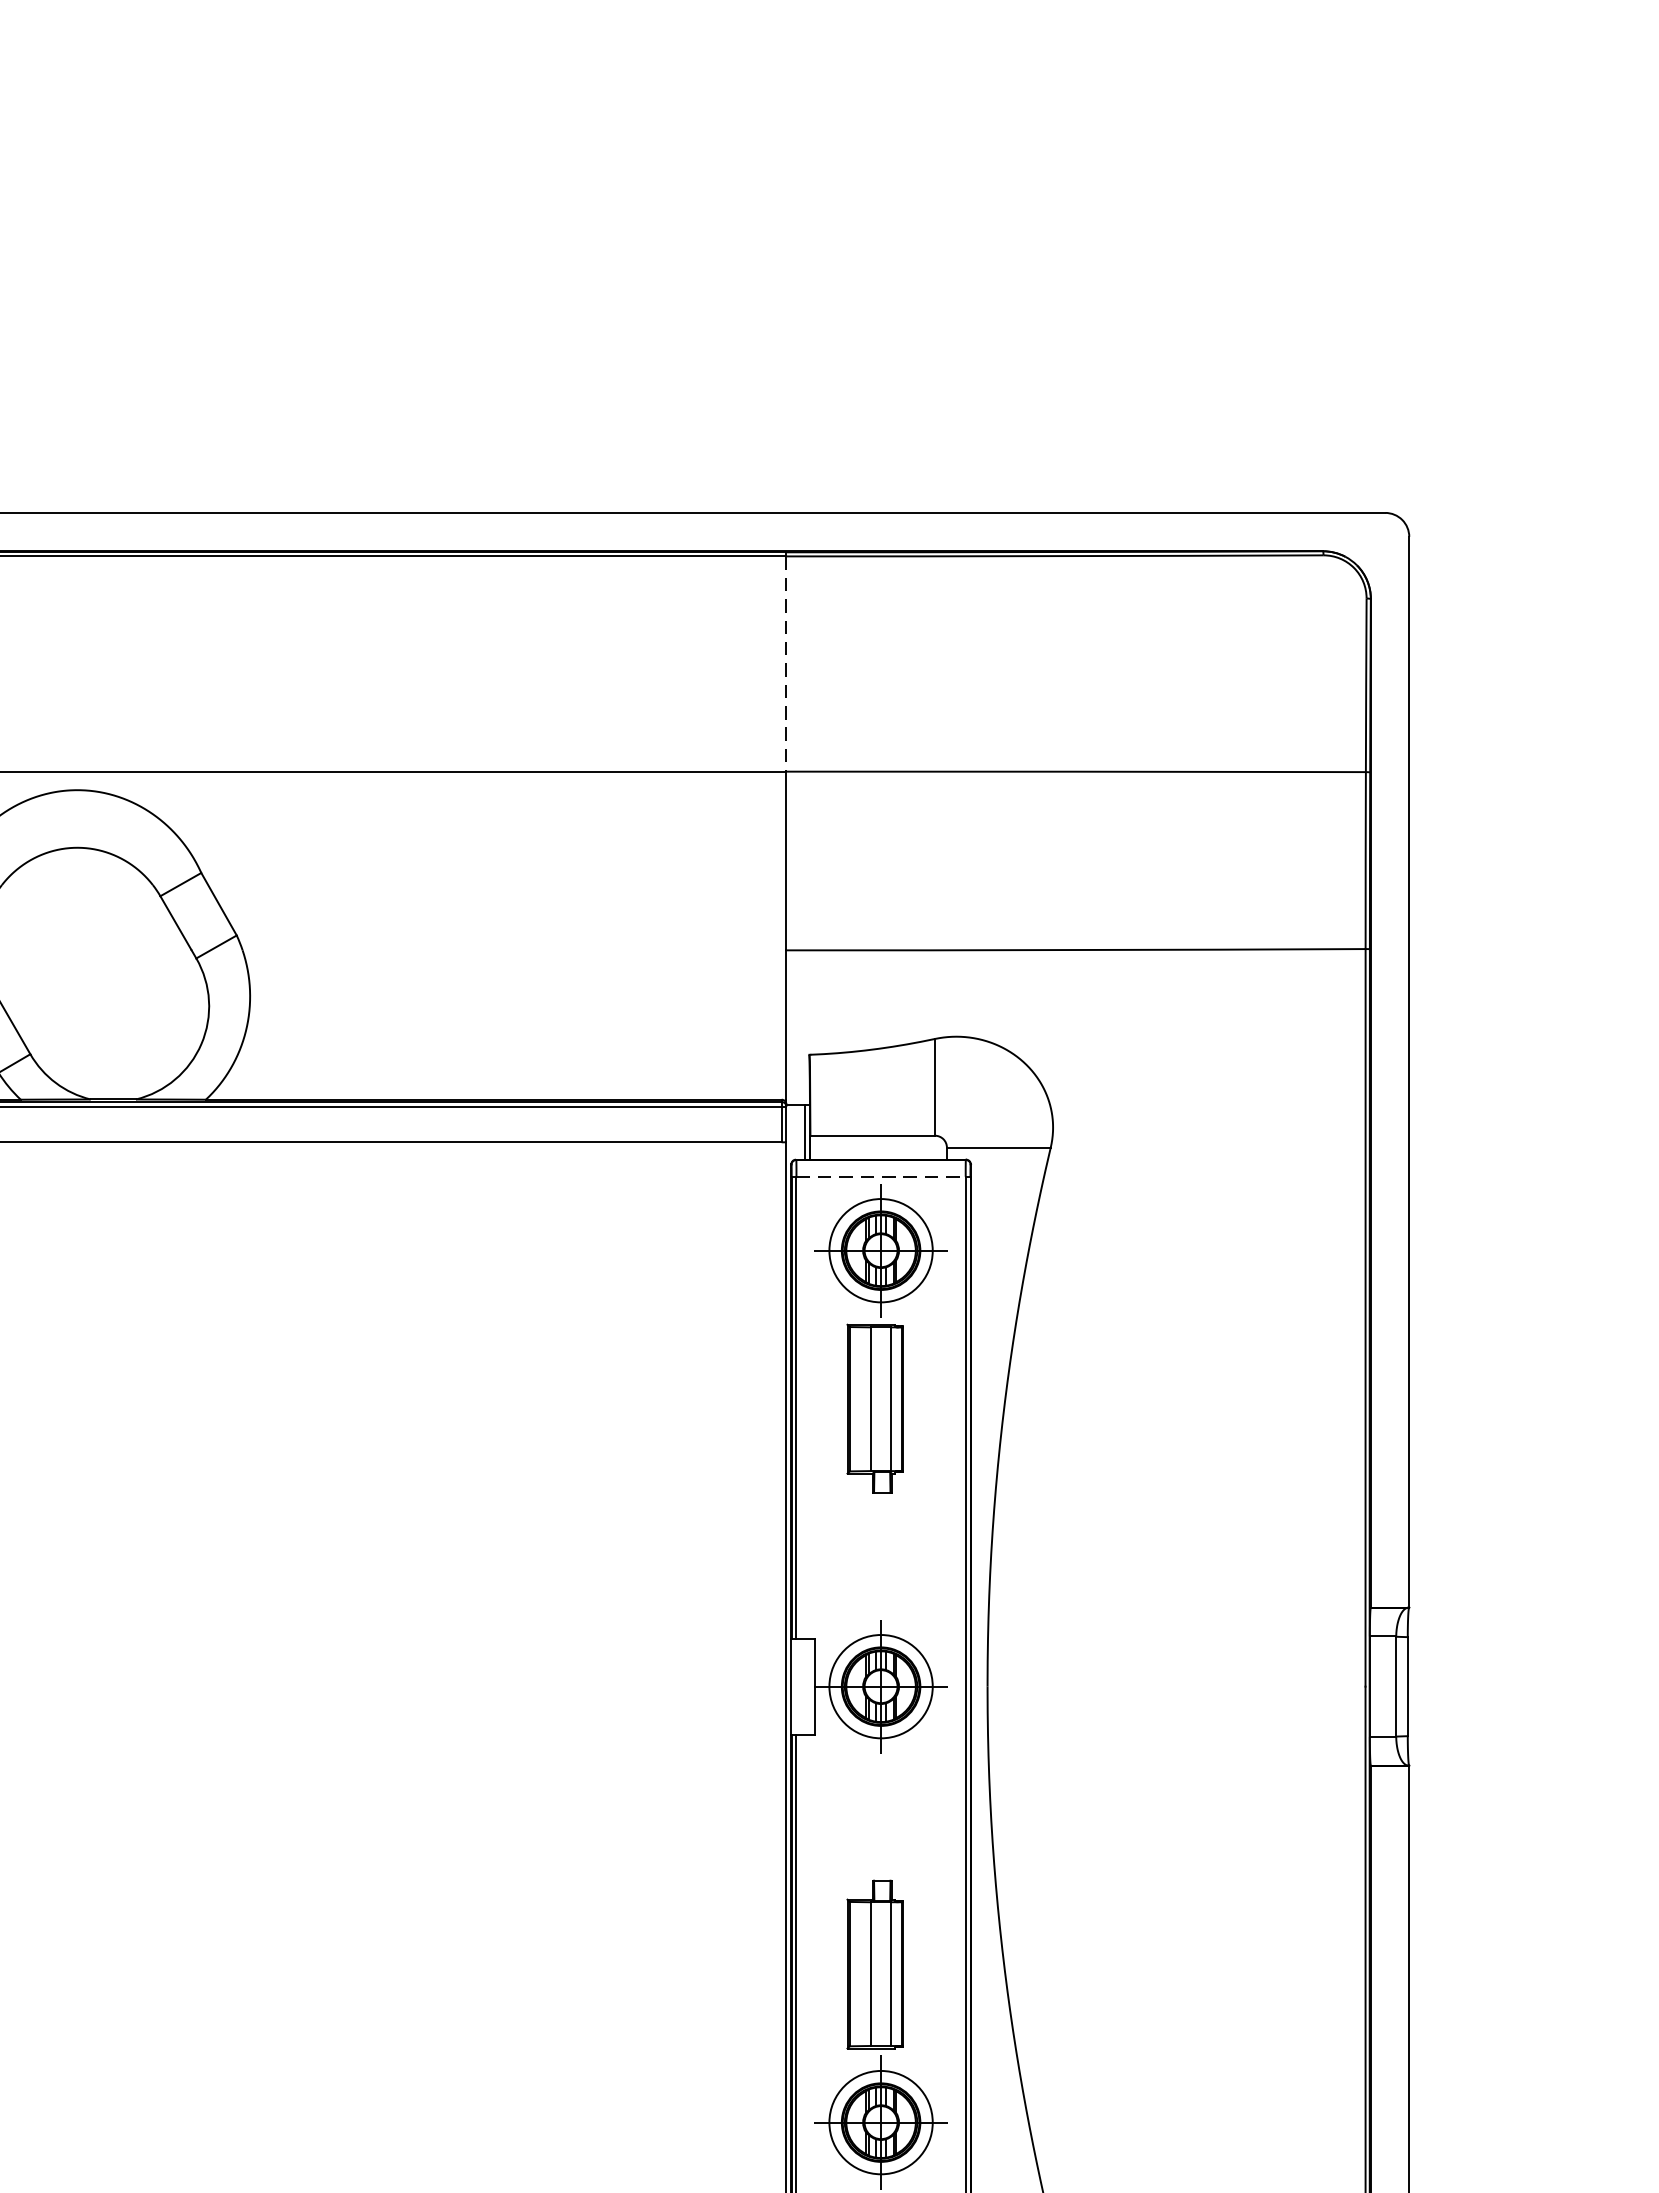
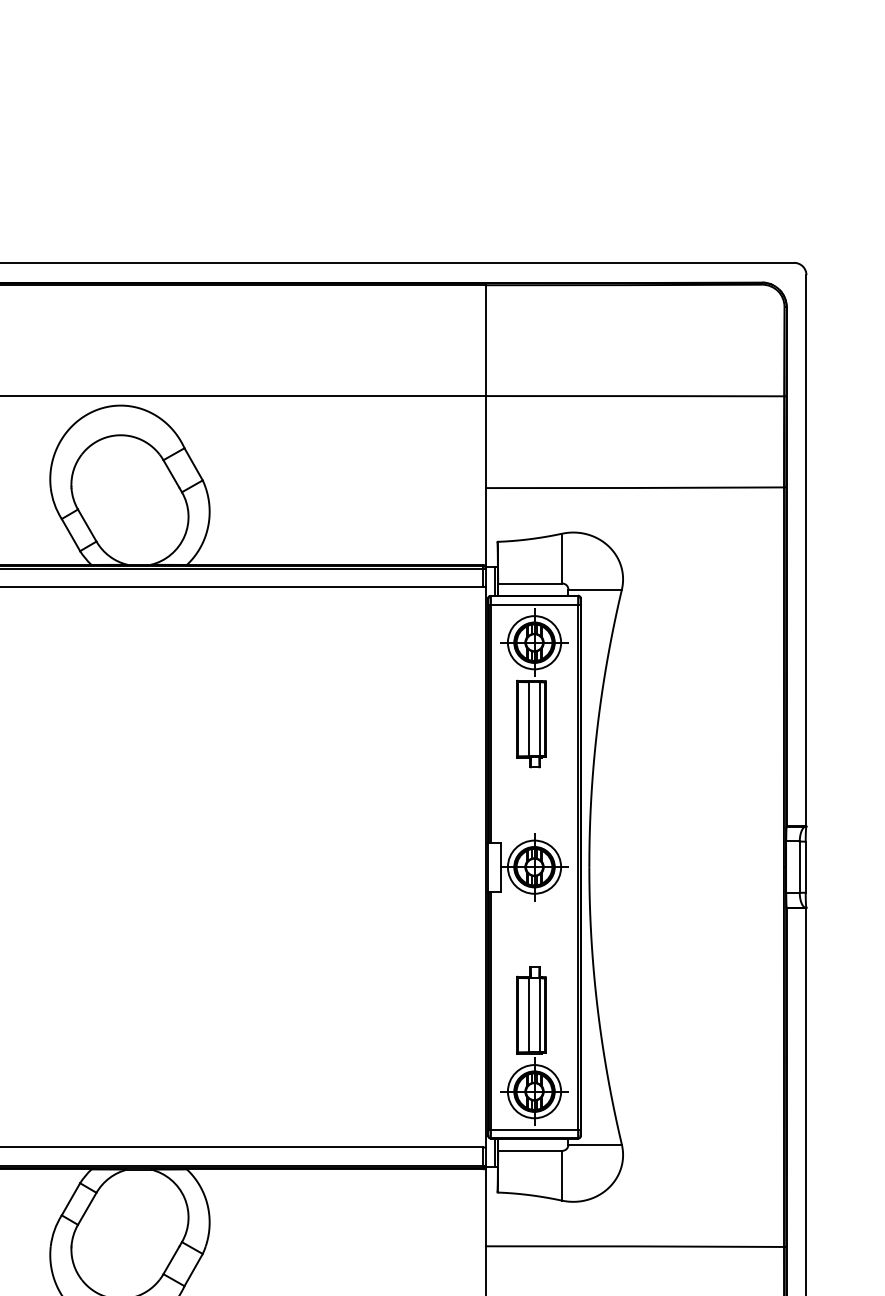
line: (785, 665) -> (485, 341), dashed -> solid
line: (881, 1176) -> (534, 604), dashed -> solid

